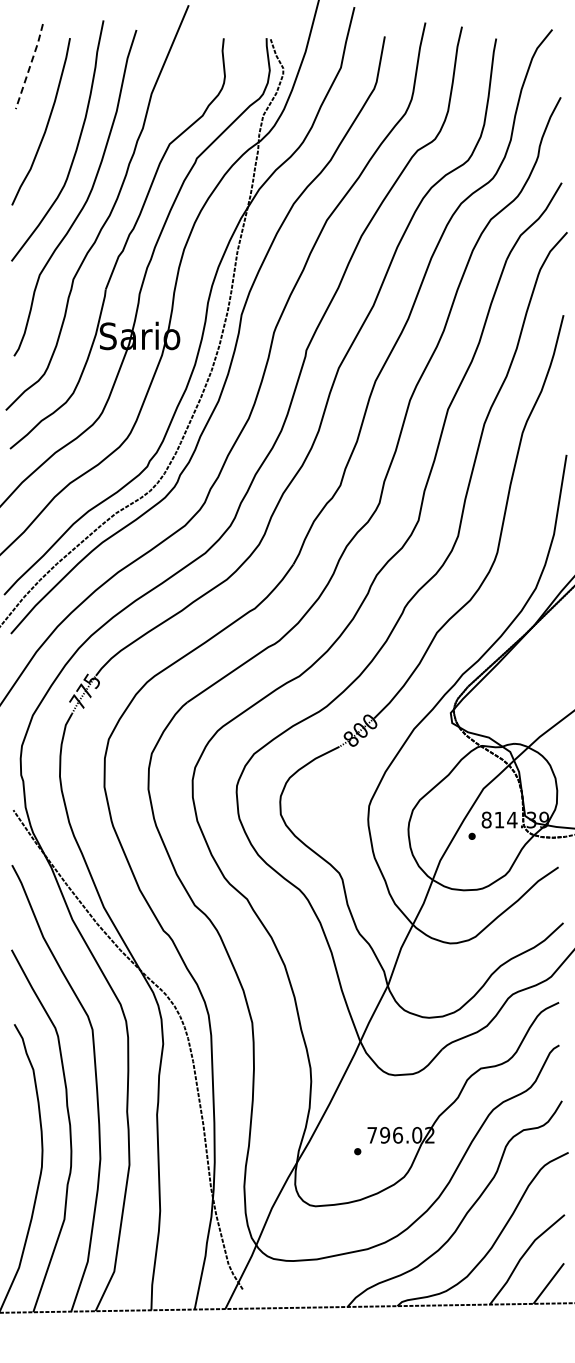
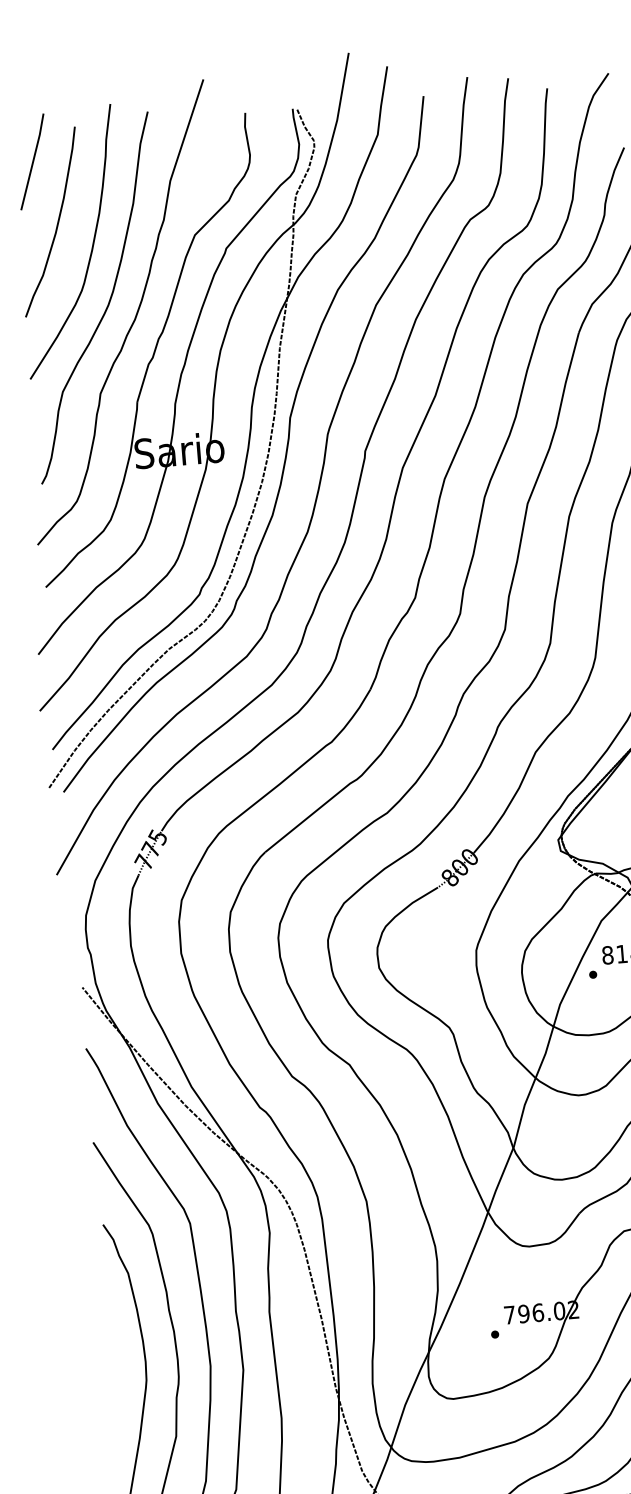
line: (30, 66) -> (33, 161), dashed -> solid

